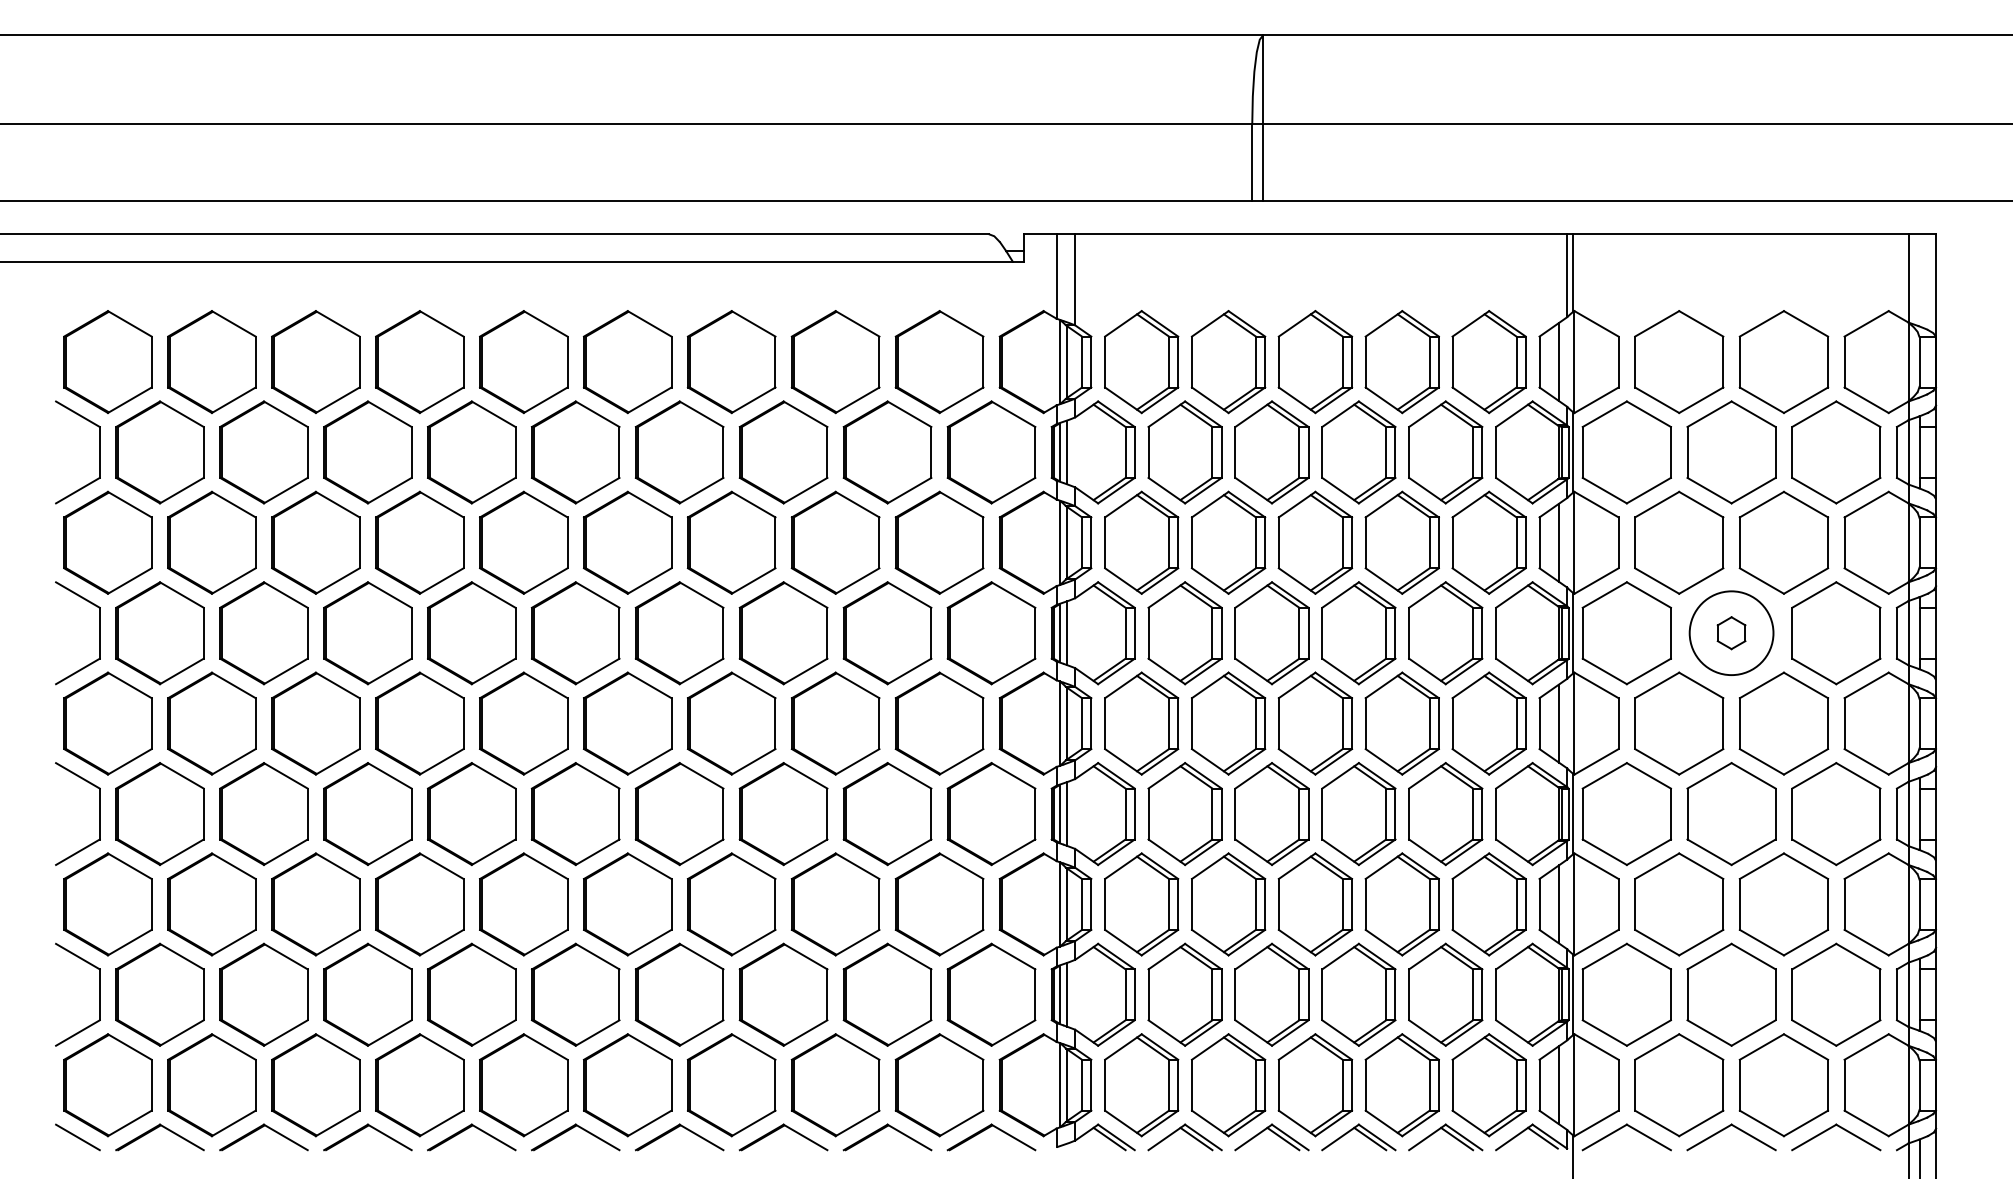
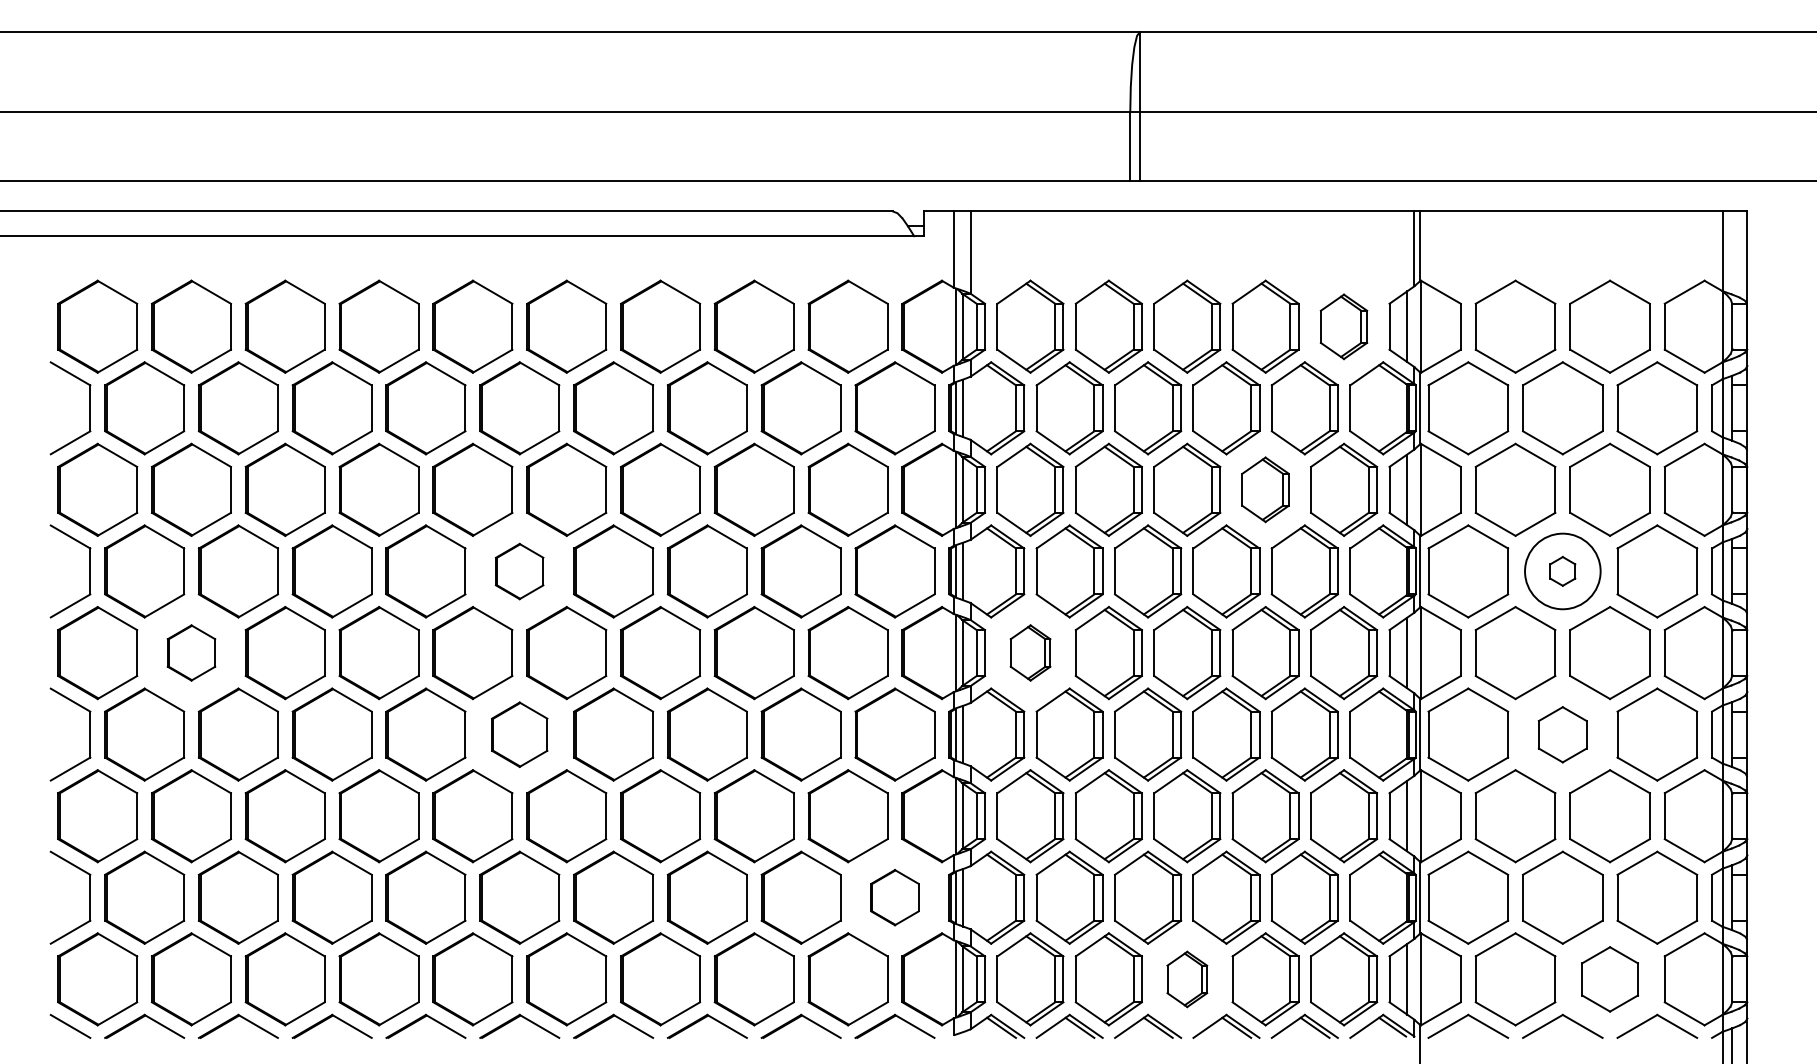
part: (1488, 362) -> (1343, 327), size x0.7
part: (1401, 542) -> (1264, 489), size x0.7
part: (575, 633) -> (519, 571), size x0.6
part: (211, 723) -> (191, 652), size x0.6
part: (1141, 723) -> (1030, 652), size x0.6
part: (575, 814) -> (519, 735), size x0.7
part: (1731, 814) -> (1562, 735), size x0.6
part: (991, 994) -> (894, 897), size x0.6
part: (1315, 1085) -> (1187, 979), size x0.6
part: (1783, 1085) -> (1609, 979), size x0.7

